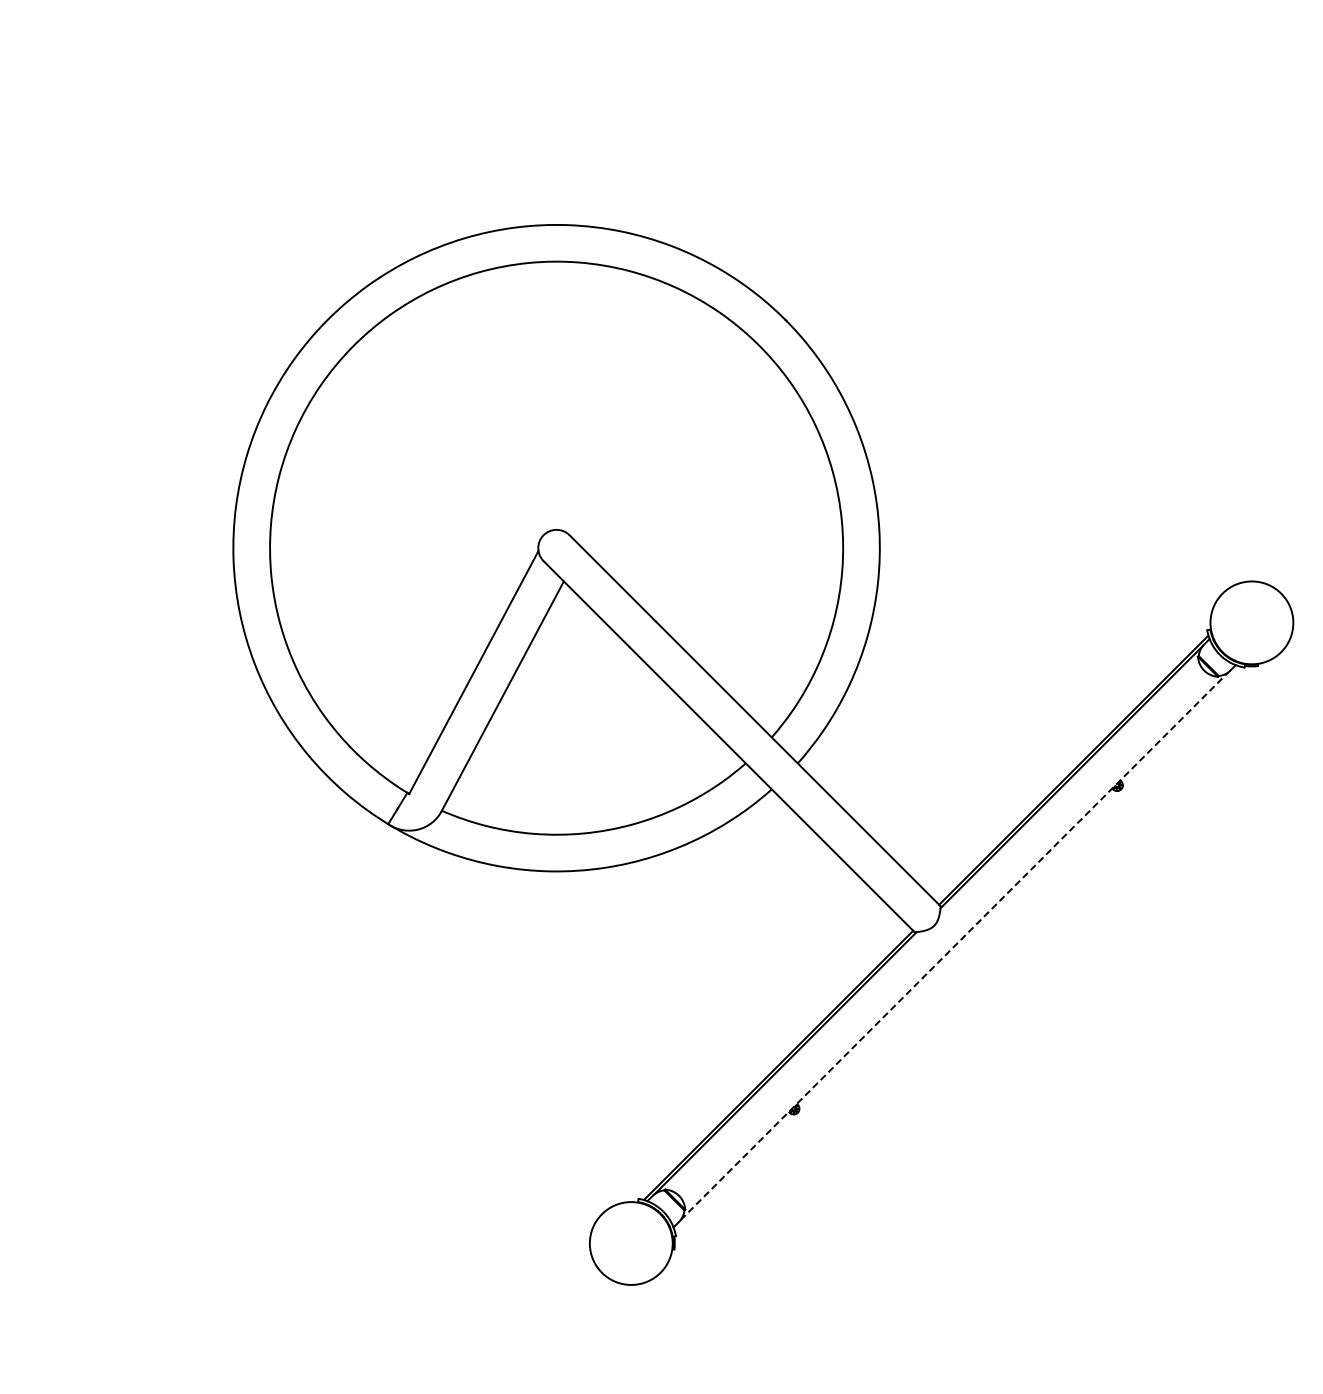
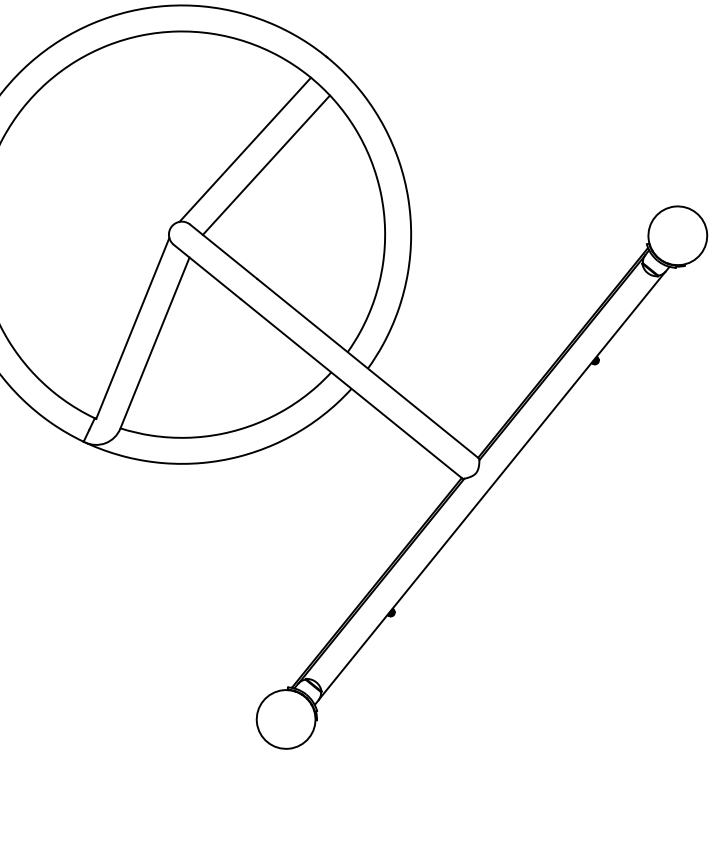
line: (657, 438) -> (244, 149), added
line: (684, 462) -> (265, 164), added
line: (954, 945) -> (491, 485), dashed -> solid

